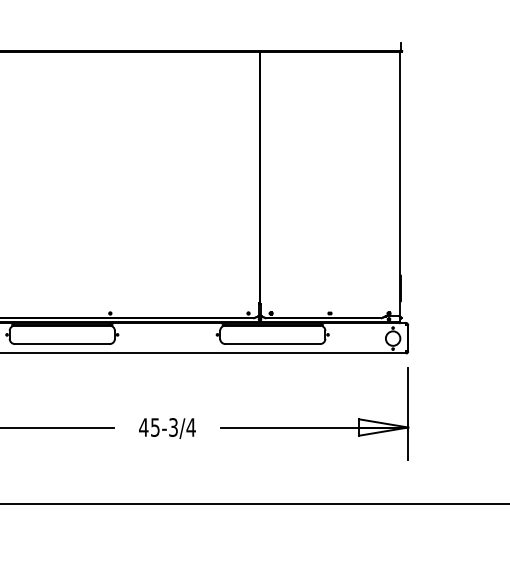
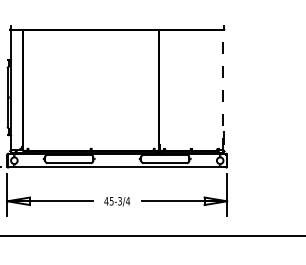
line: (400, 182) -> (223, 89), solid -> dashed

